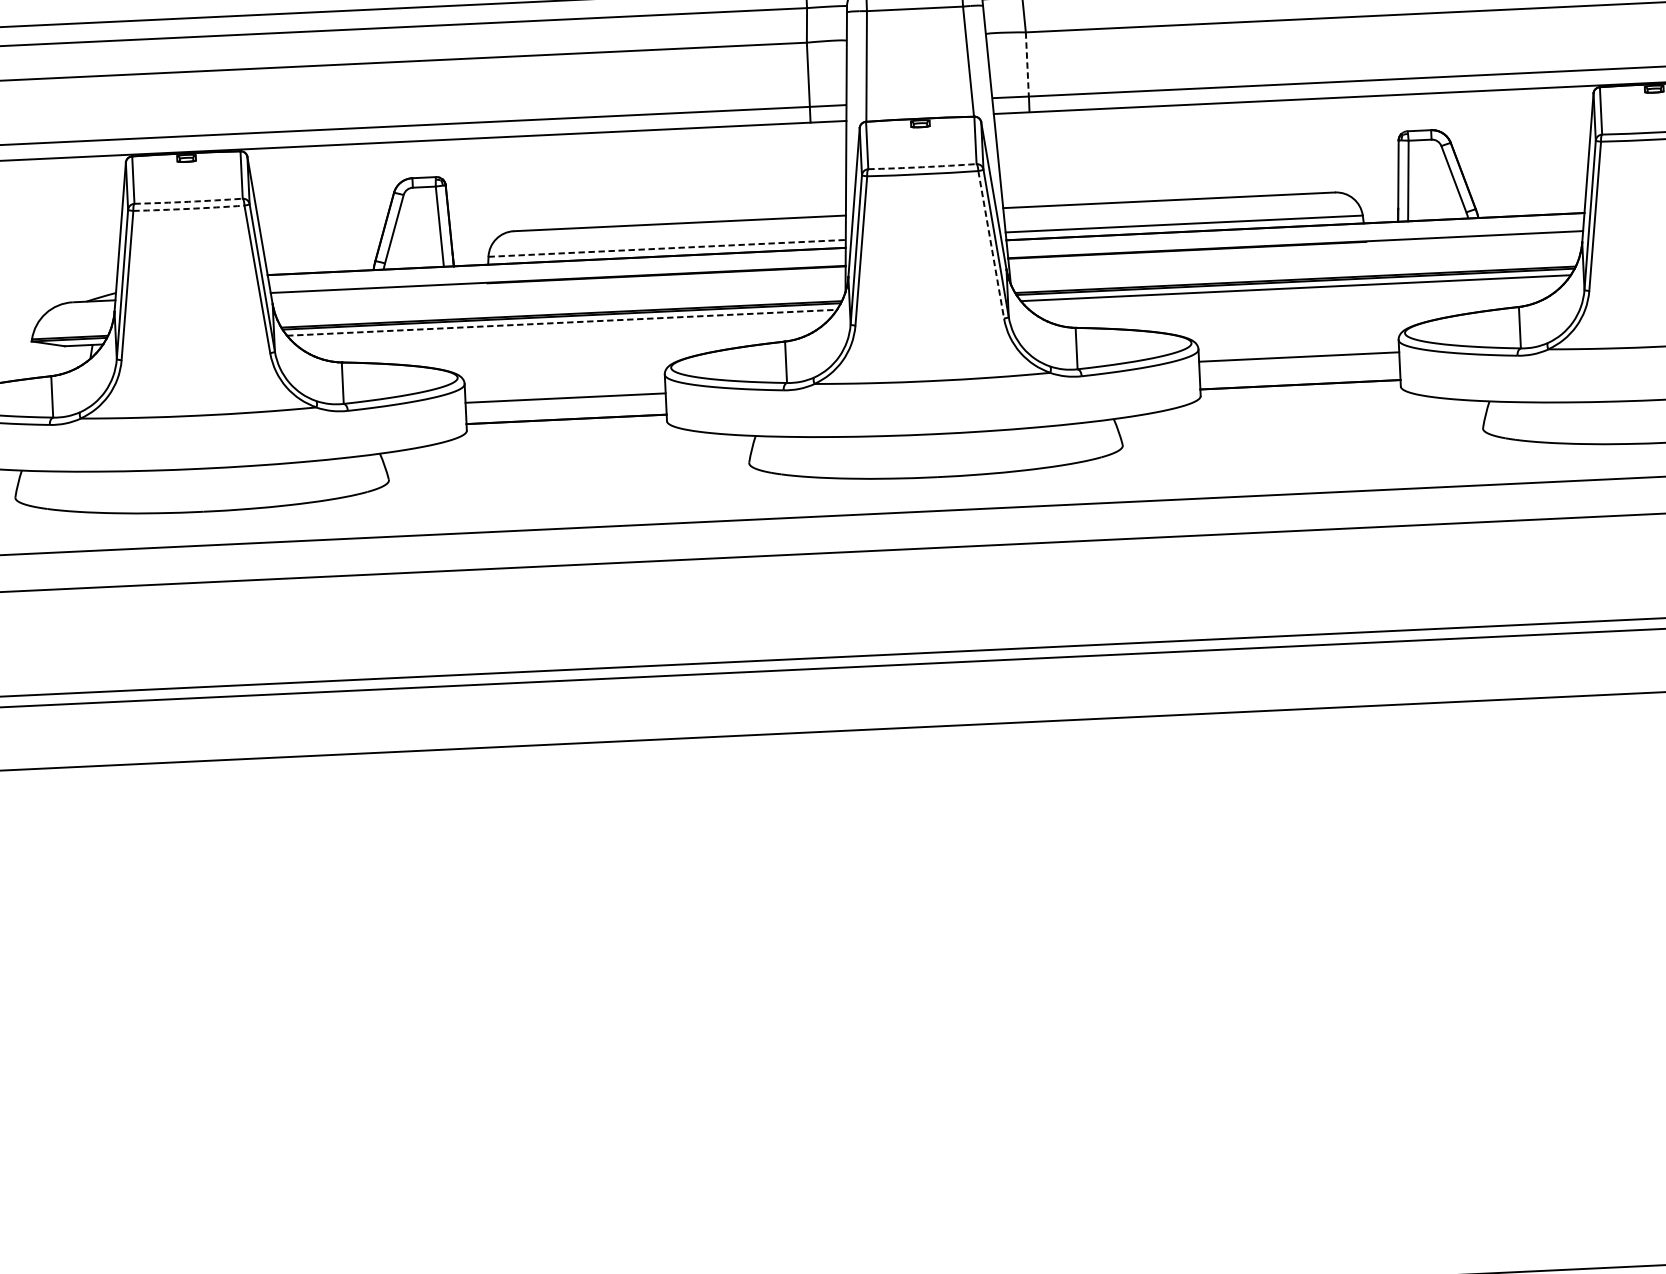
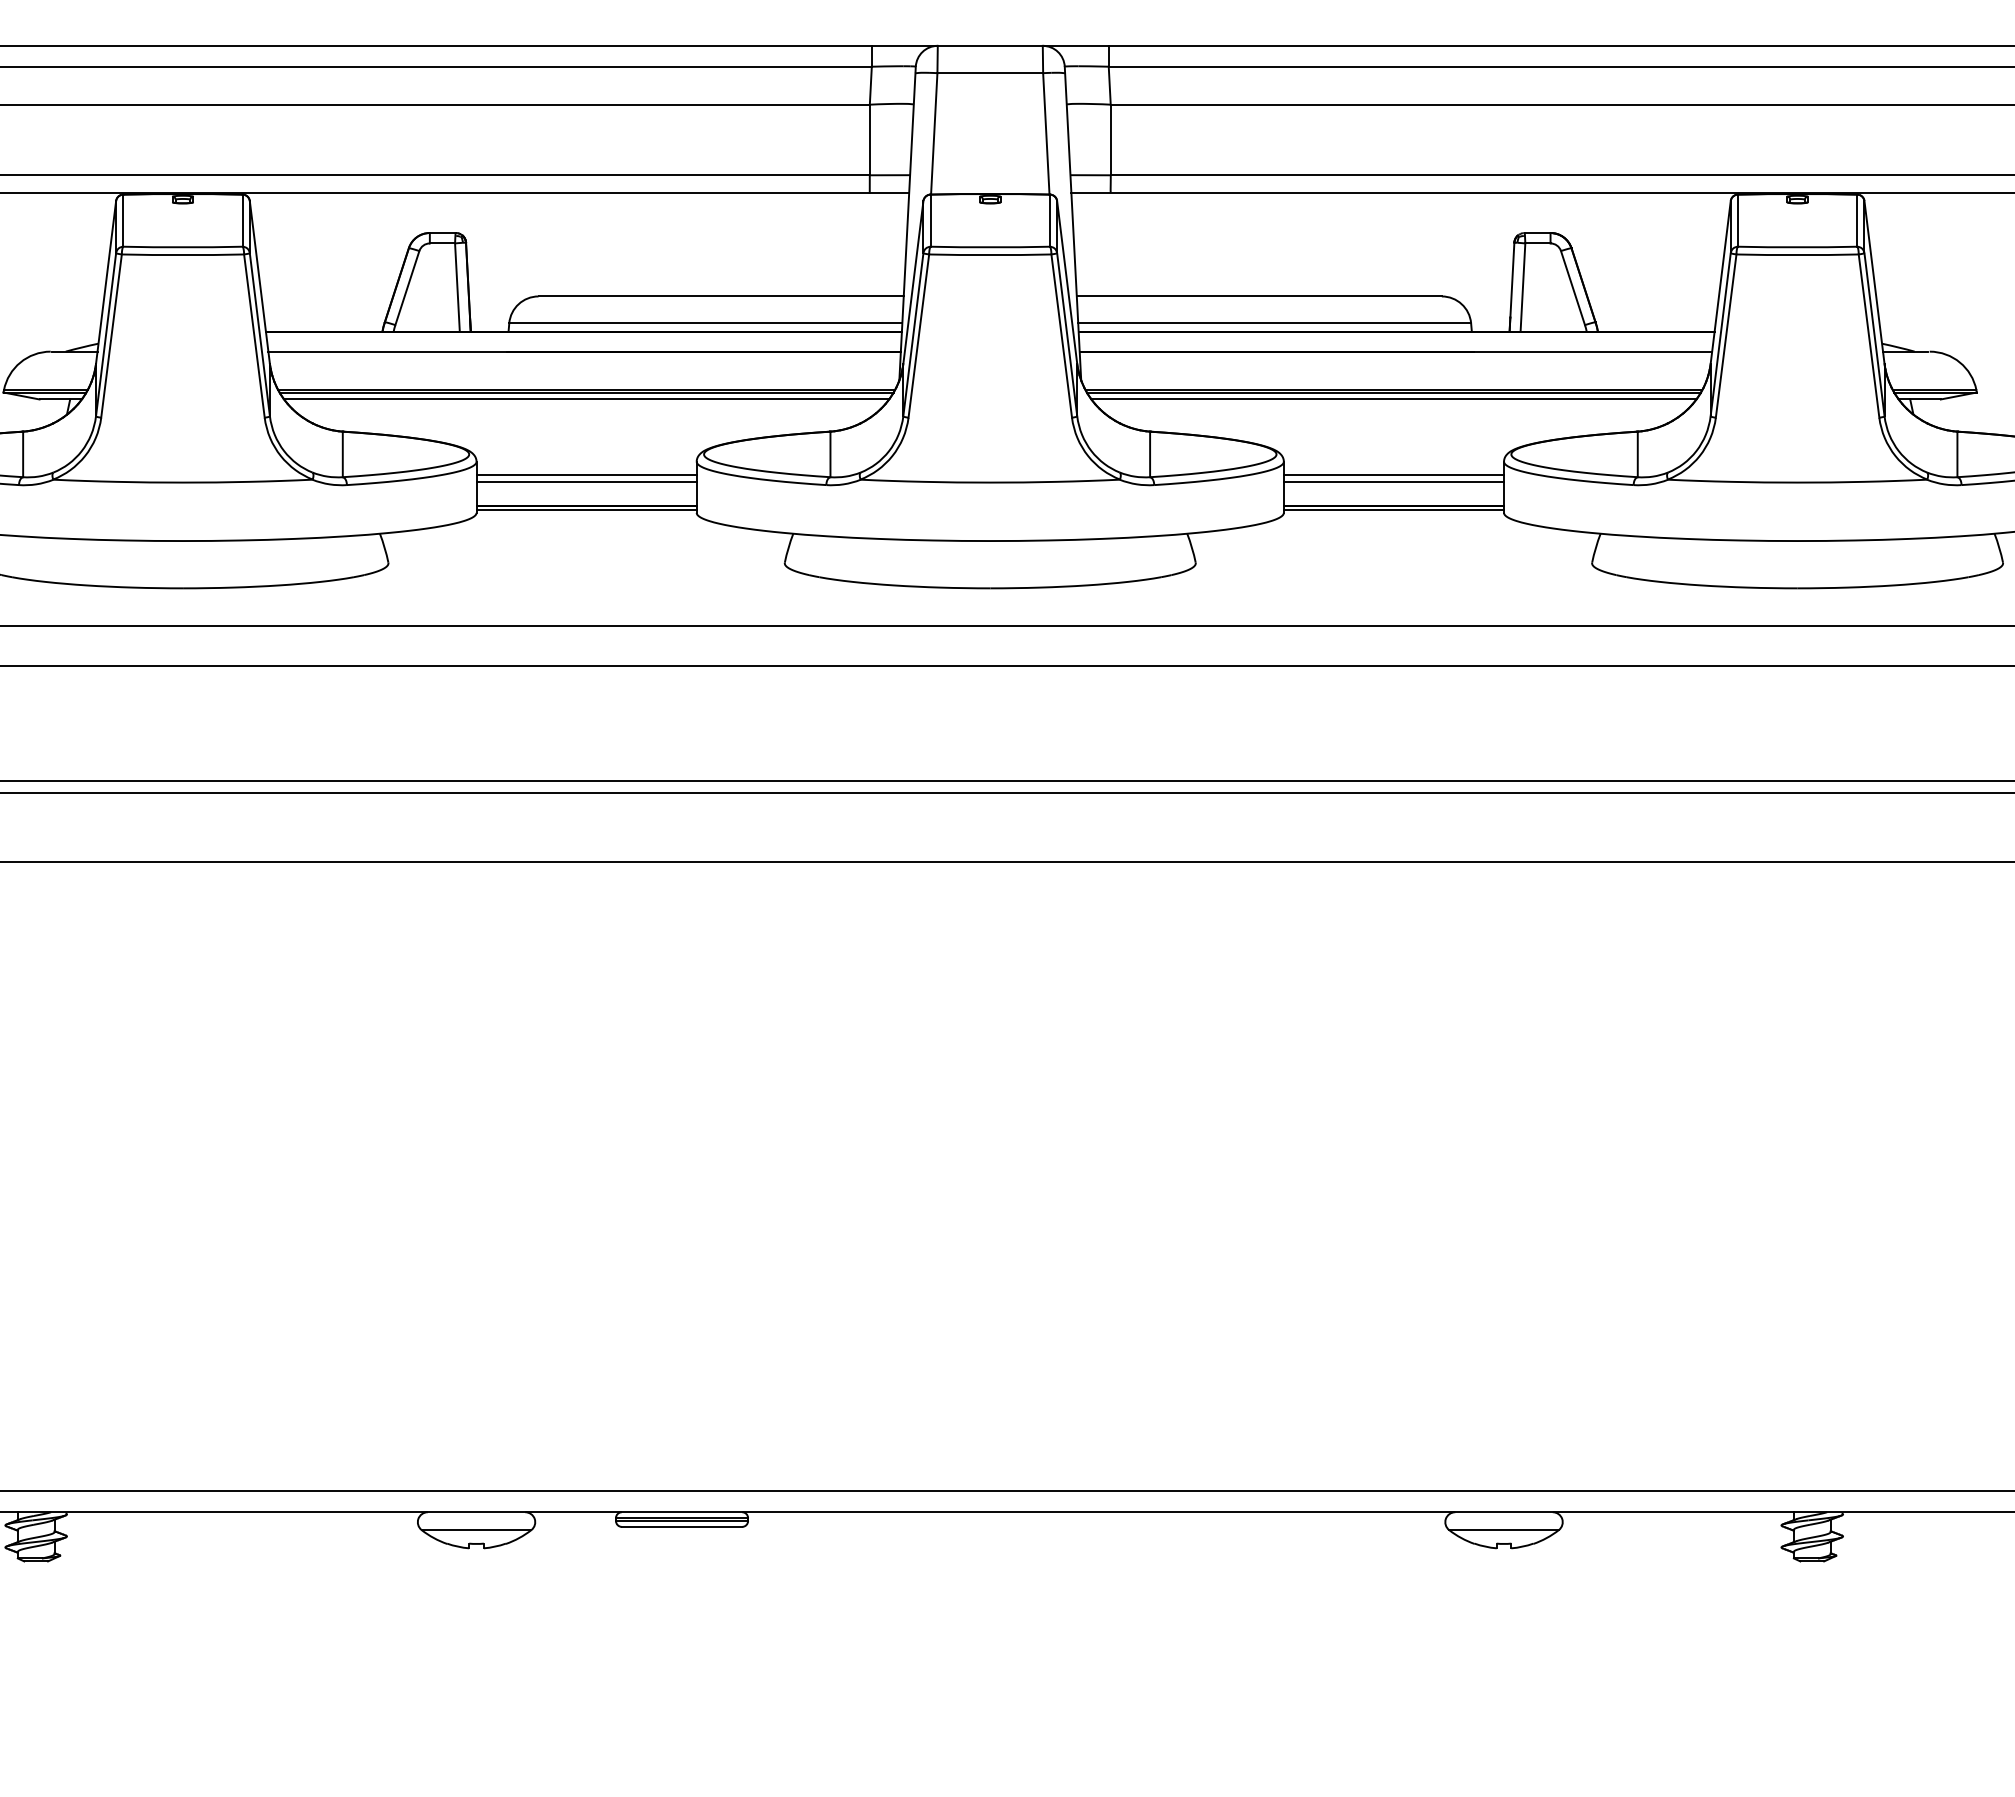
line: (1027, 64) -> (1110, 140), dashed -> solid
arc: (922, 167) -> (990, 247), dashed -> solid
arc: (188, 201) -> (182, 247), dashed -> solid
arc: (188, 209) -> (182, 255), dashed -> solid
line: (991, 245) -> (1061, 336), dashed -> solid
line: (666, 248) -> (705, 323), dashed -> solid
line: (562, 322) -> (587, 399), dashed -> solid
line: (1299, 363) -> (1393, 482), added
line: (1300, 389) -> (1393, 510), added
line: (565, 391) -> (586, 475), added
line: (566, 423) -> (586, 510), added

